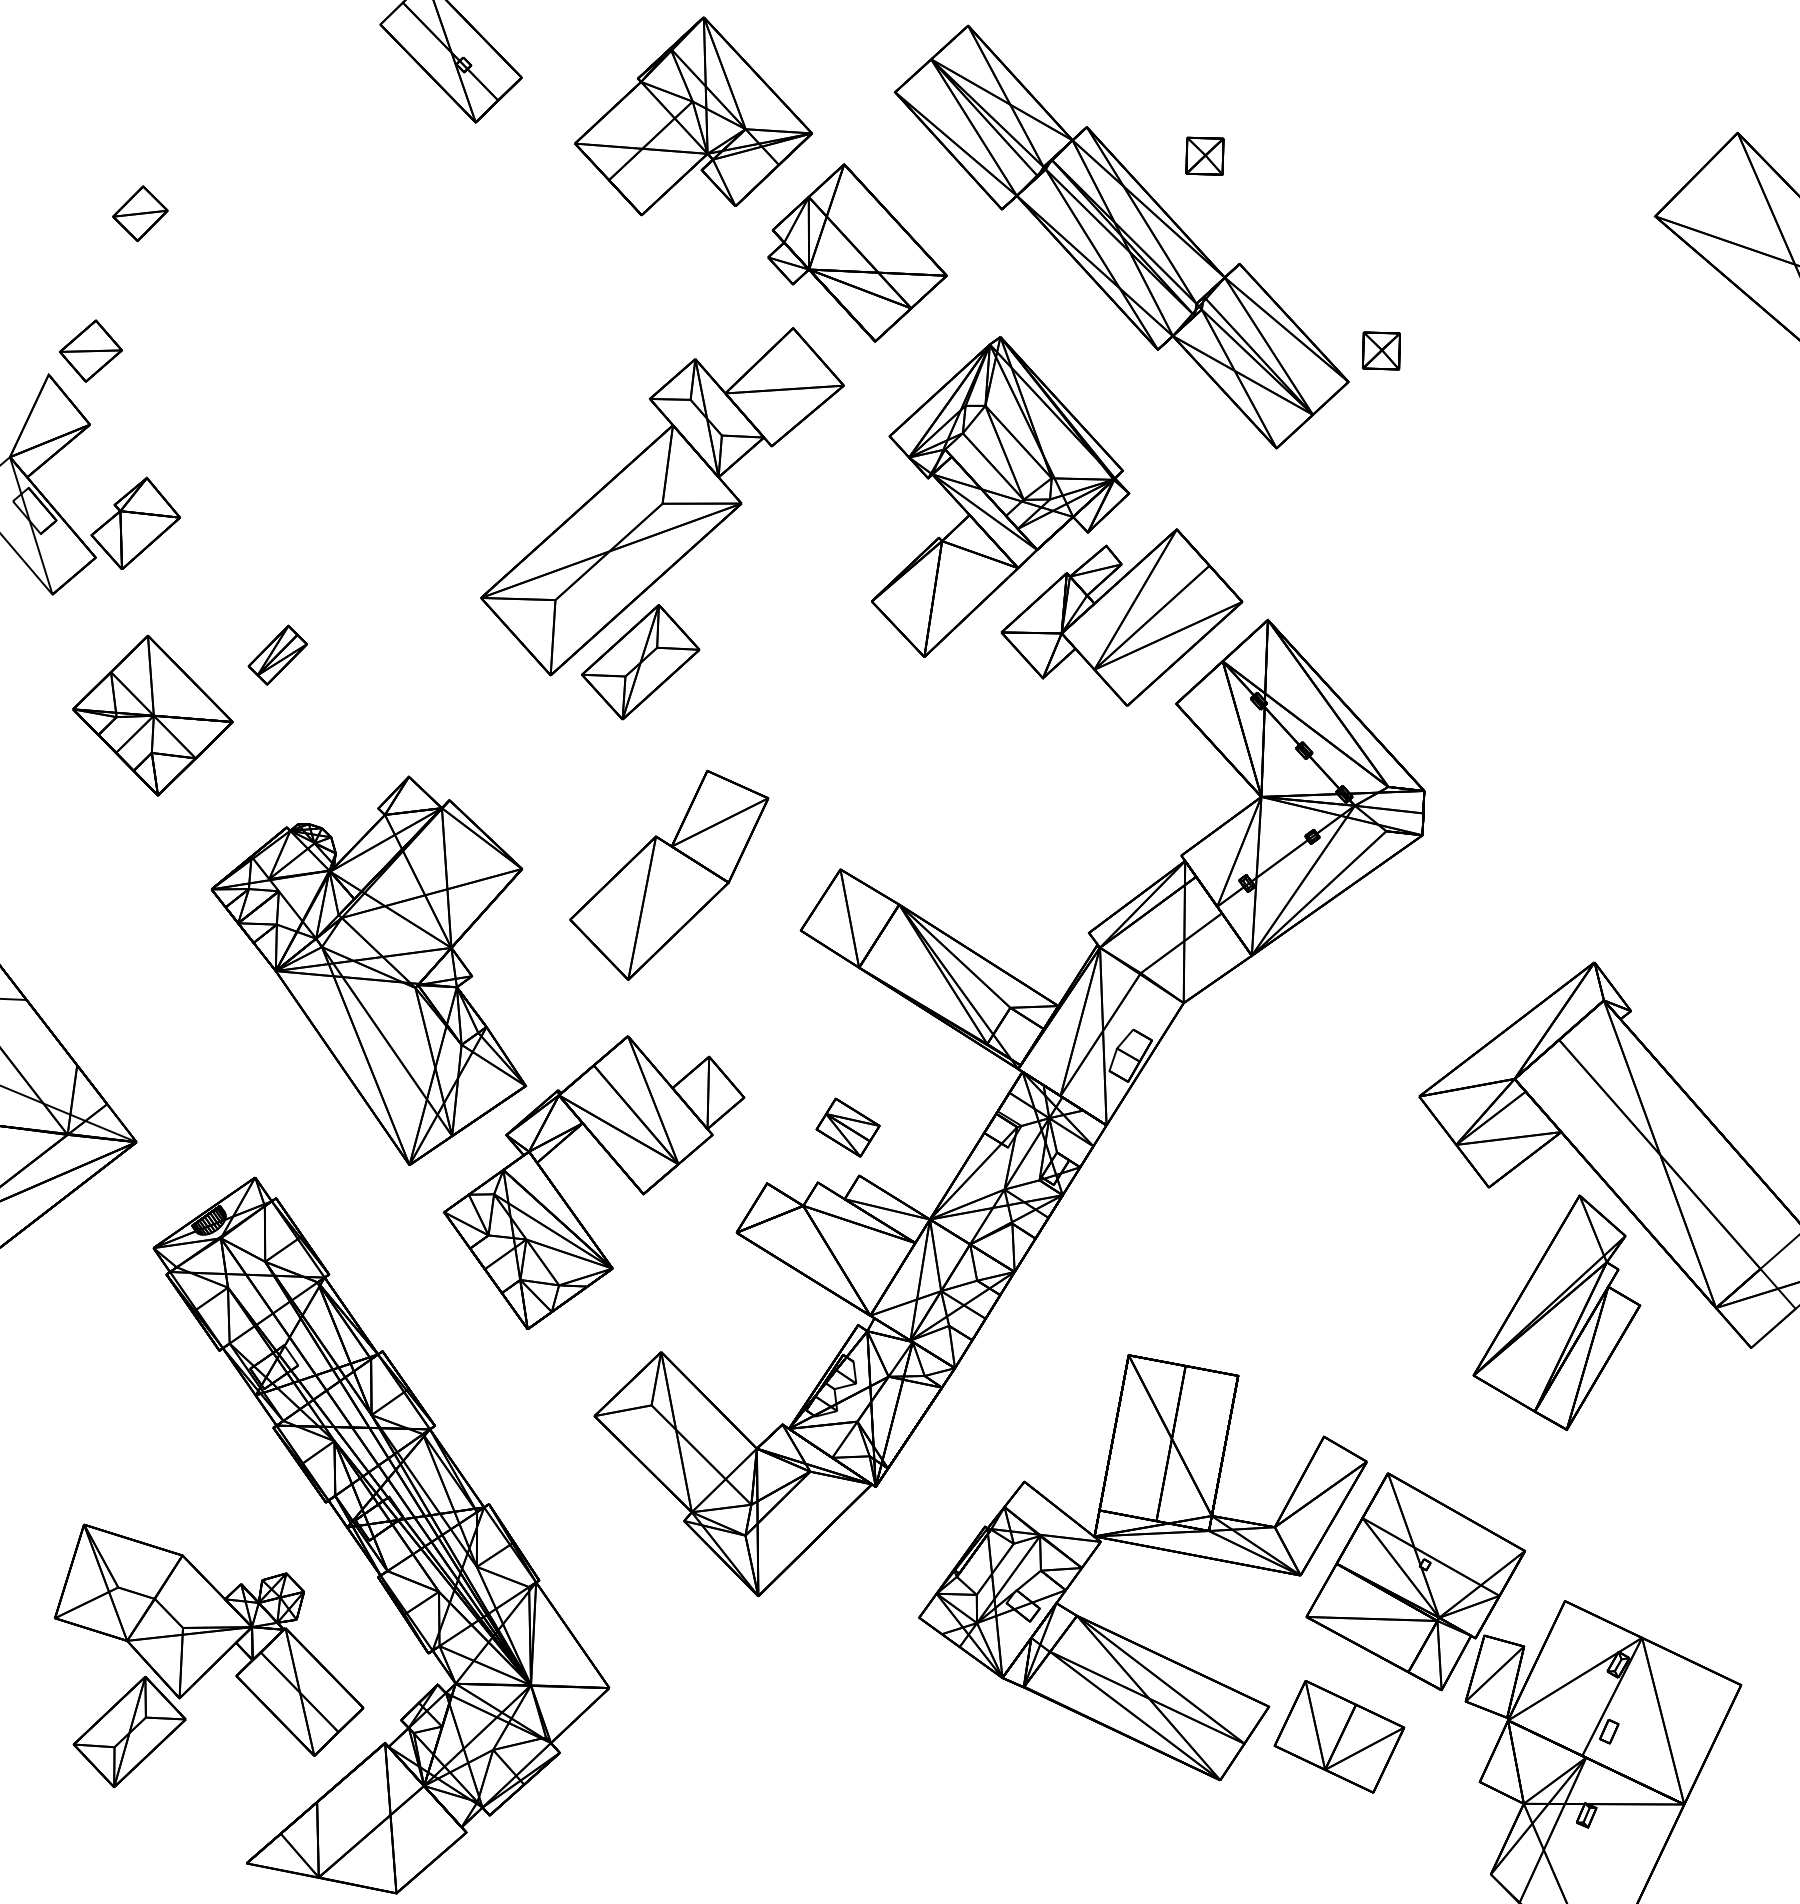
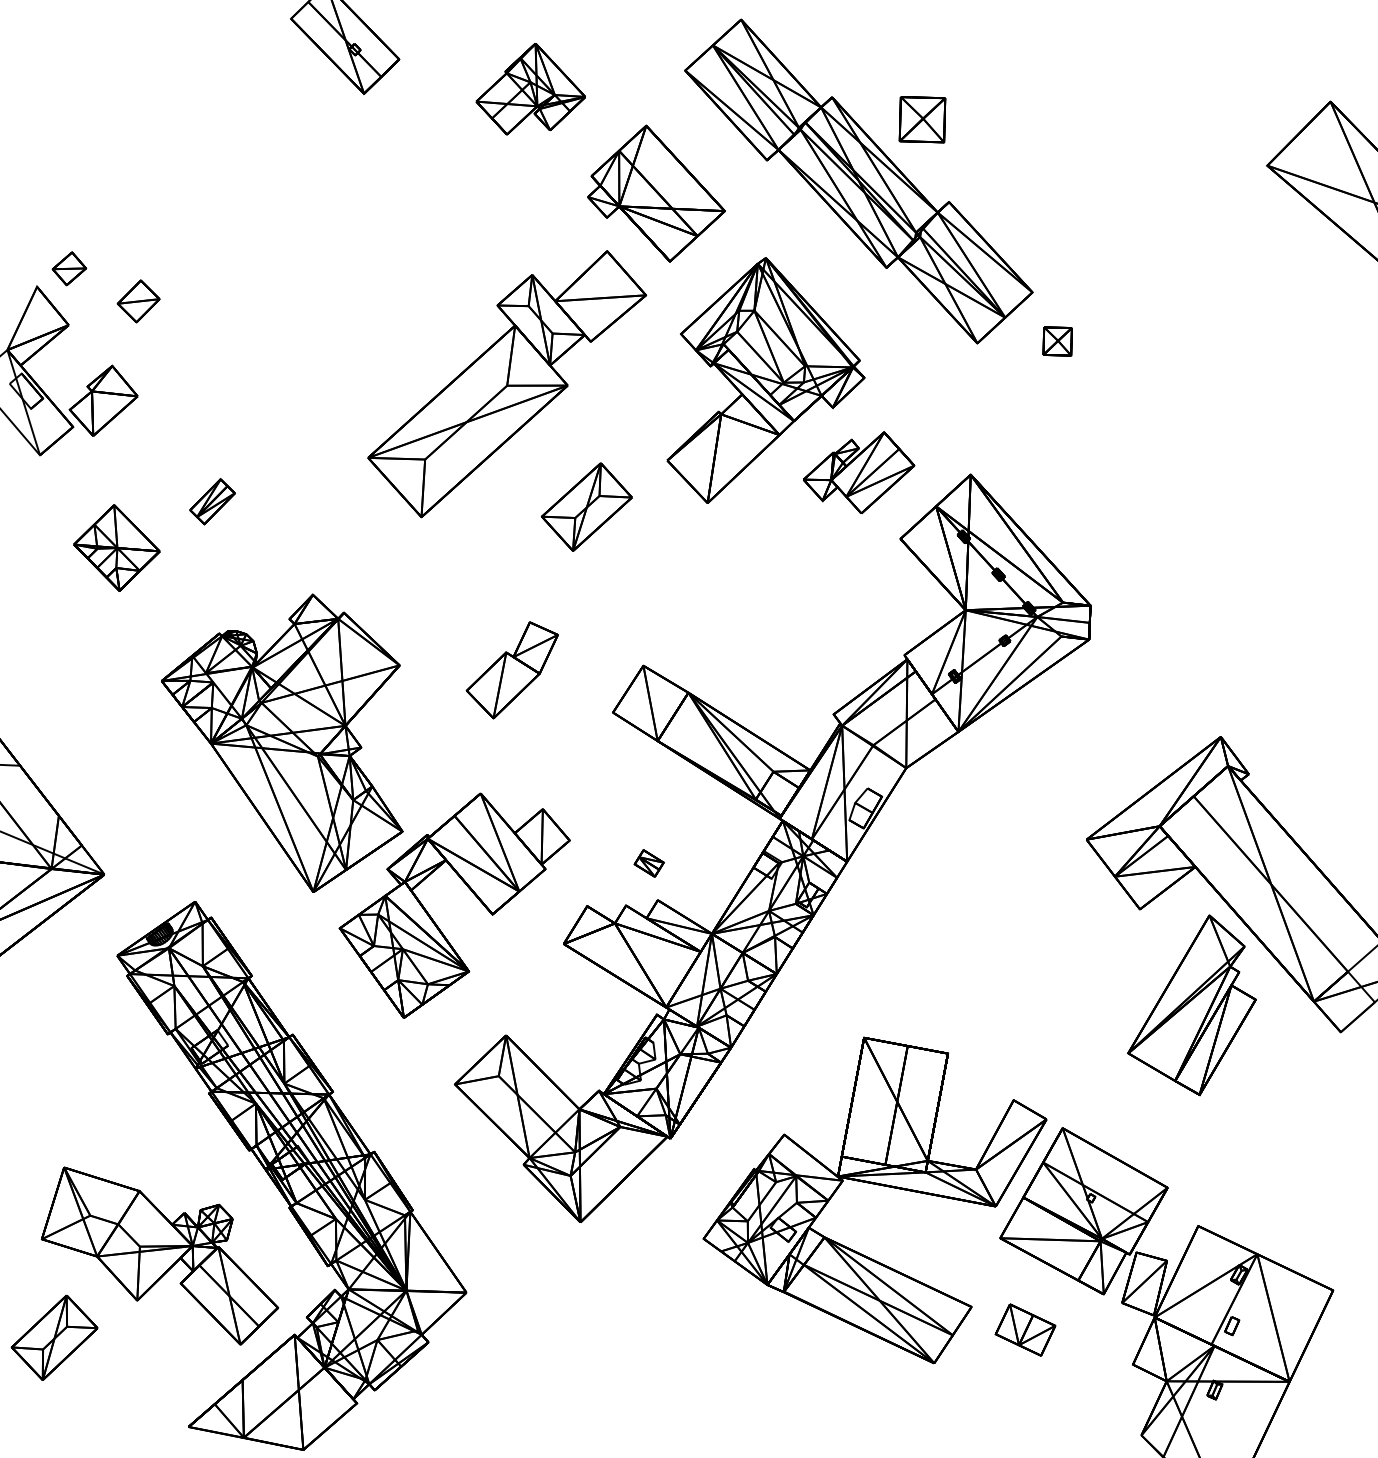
part: (693, 116) -> (530, 89), size x0.6
part: (1204, 155) -> (922, 119), size x1.6
part: (140, 213) -> (138, 301), moved
part: (90, 350) -> (69, 268), size x0.7
part: (1381, 350) -> (1057, 341), moved
part: (1121, 617) -> (858, 472), size x0.6
part: (640, 662) -> (586, 507), moved
part: (152, 715) -> (116, 547), size x0.7
part: (669, 875) -> (512, 670), size x0.6
part: (847, 1127) -> (648, 863), size x0.6
part: (129, 1731) -> (54, 1337), moved
part: (1339, 1736) -> (1025, 1329), size x0.6

